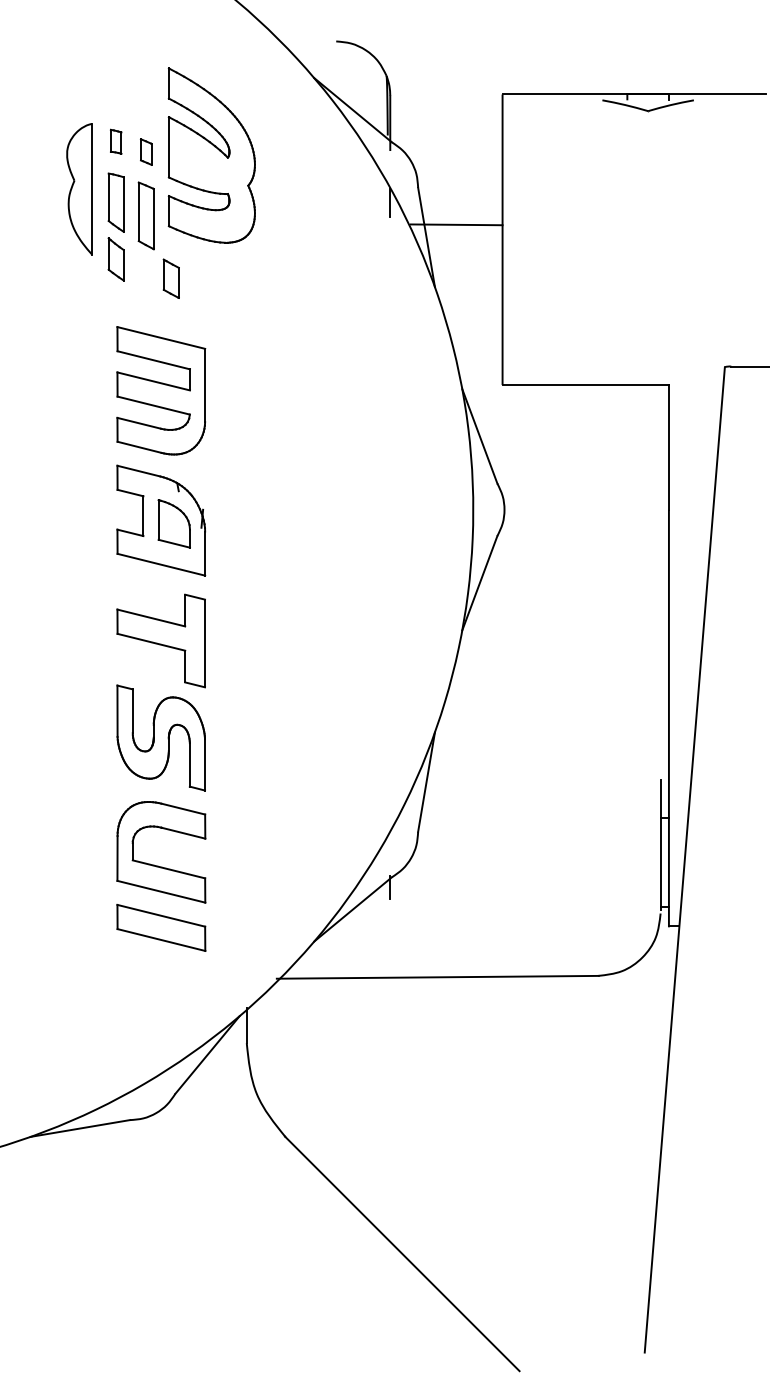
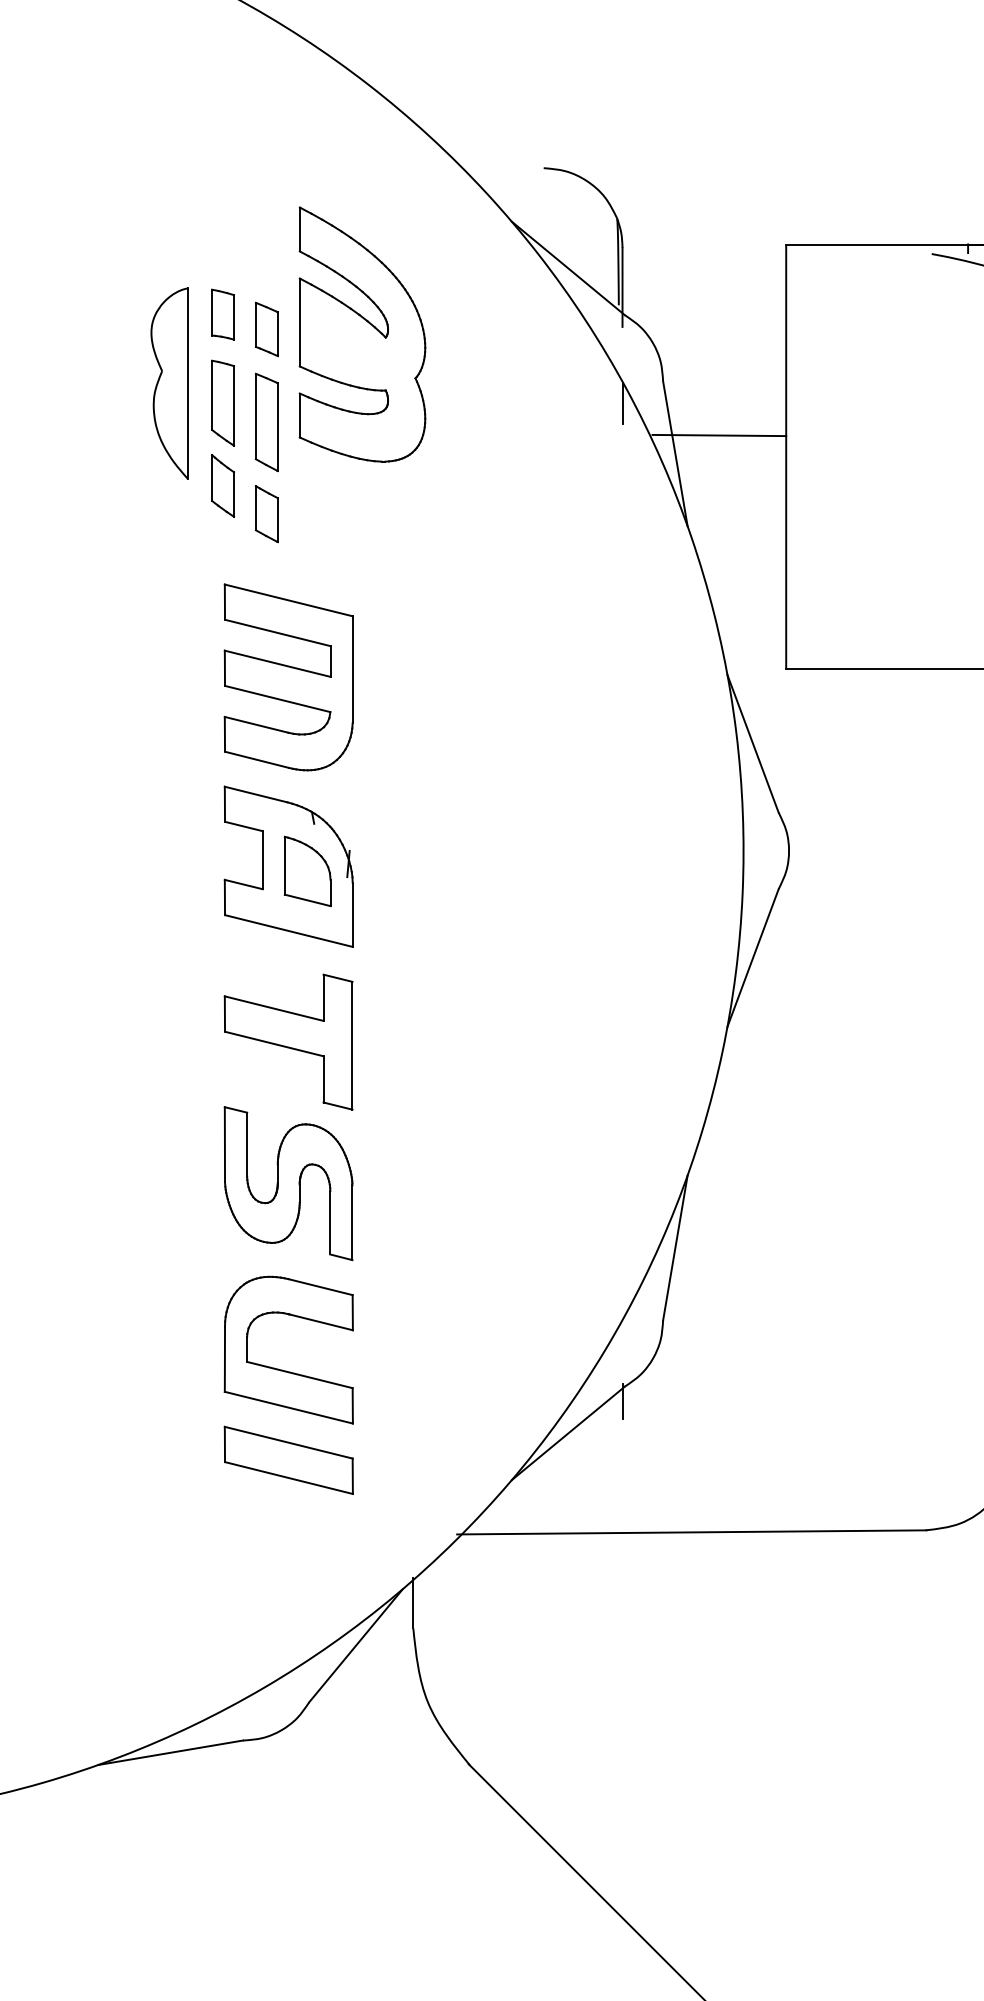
part: (115, 141) -> (221, 314), size x1.43
part: (145, 151) -> (265, 328), size x1.43
part: (170, 278) -> (265, 513), moved

